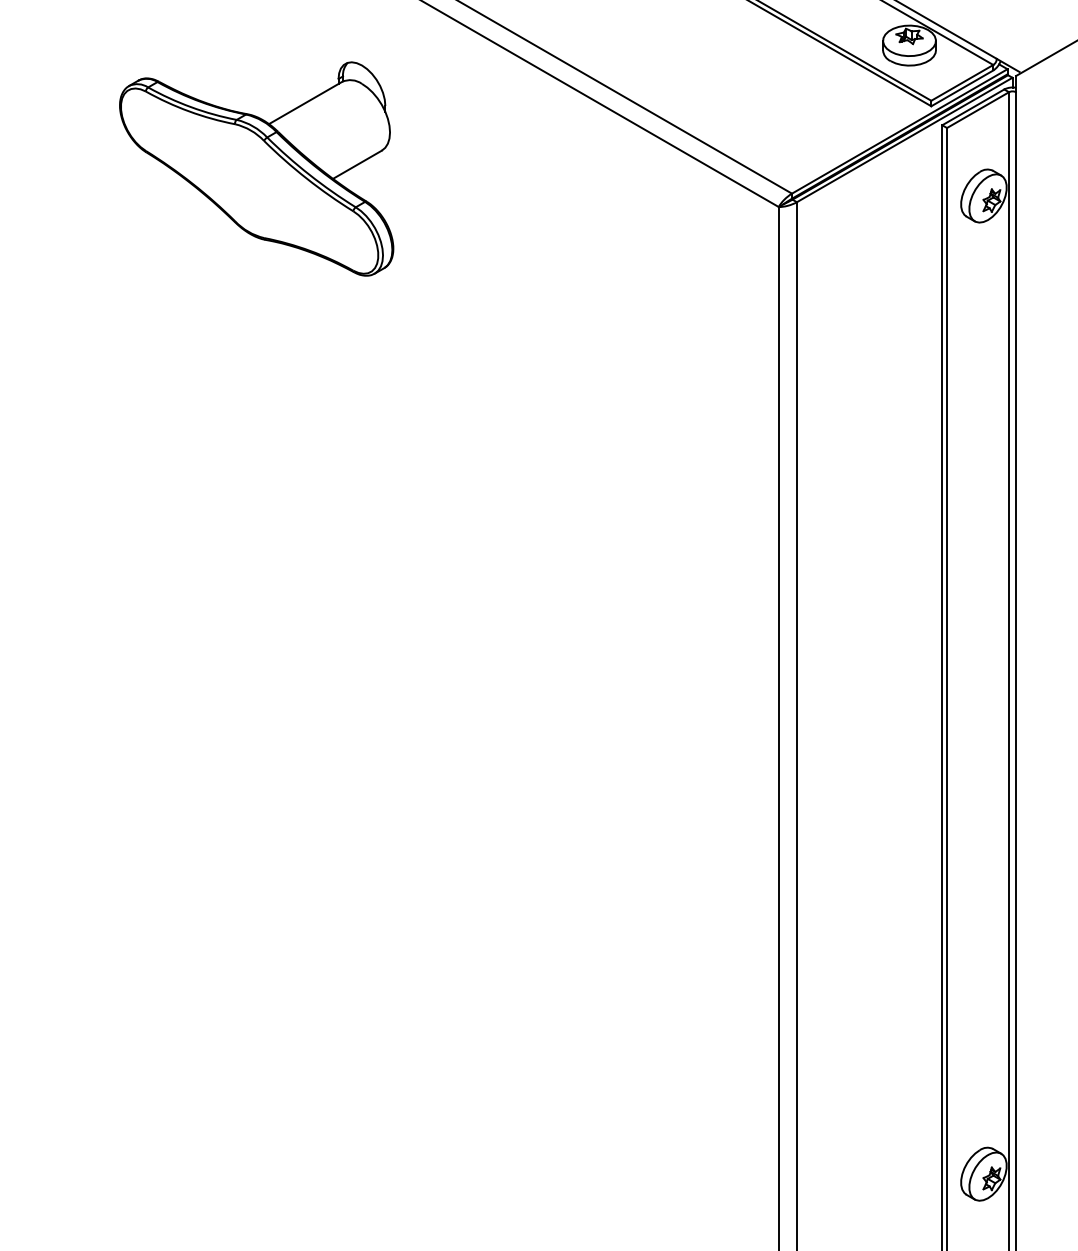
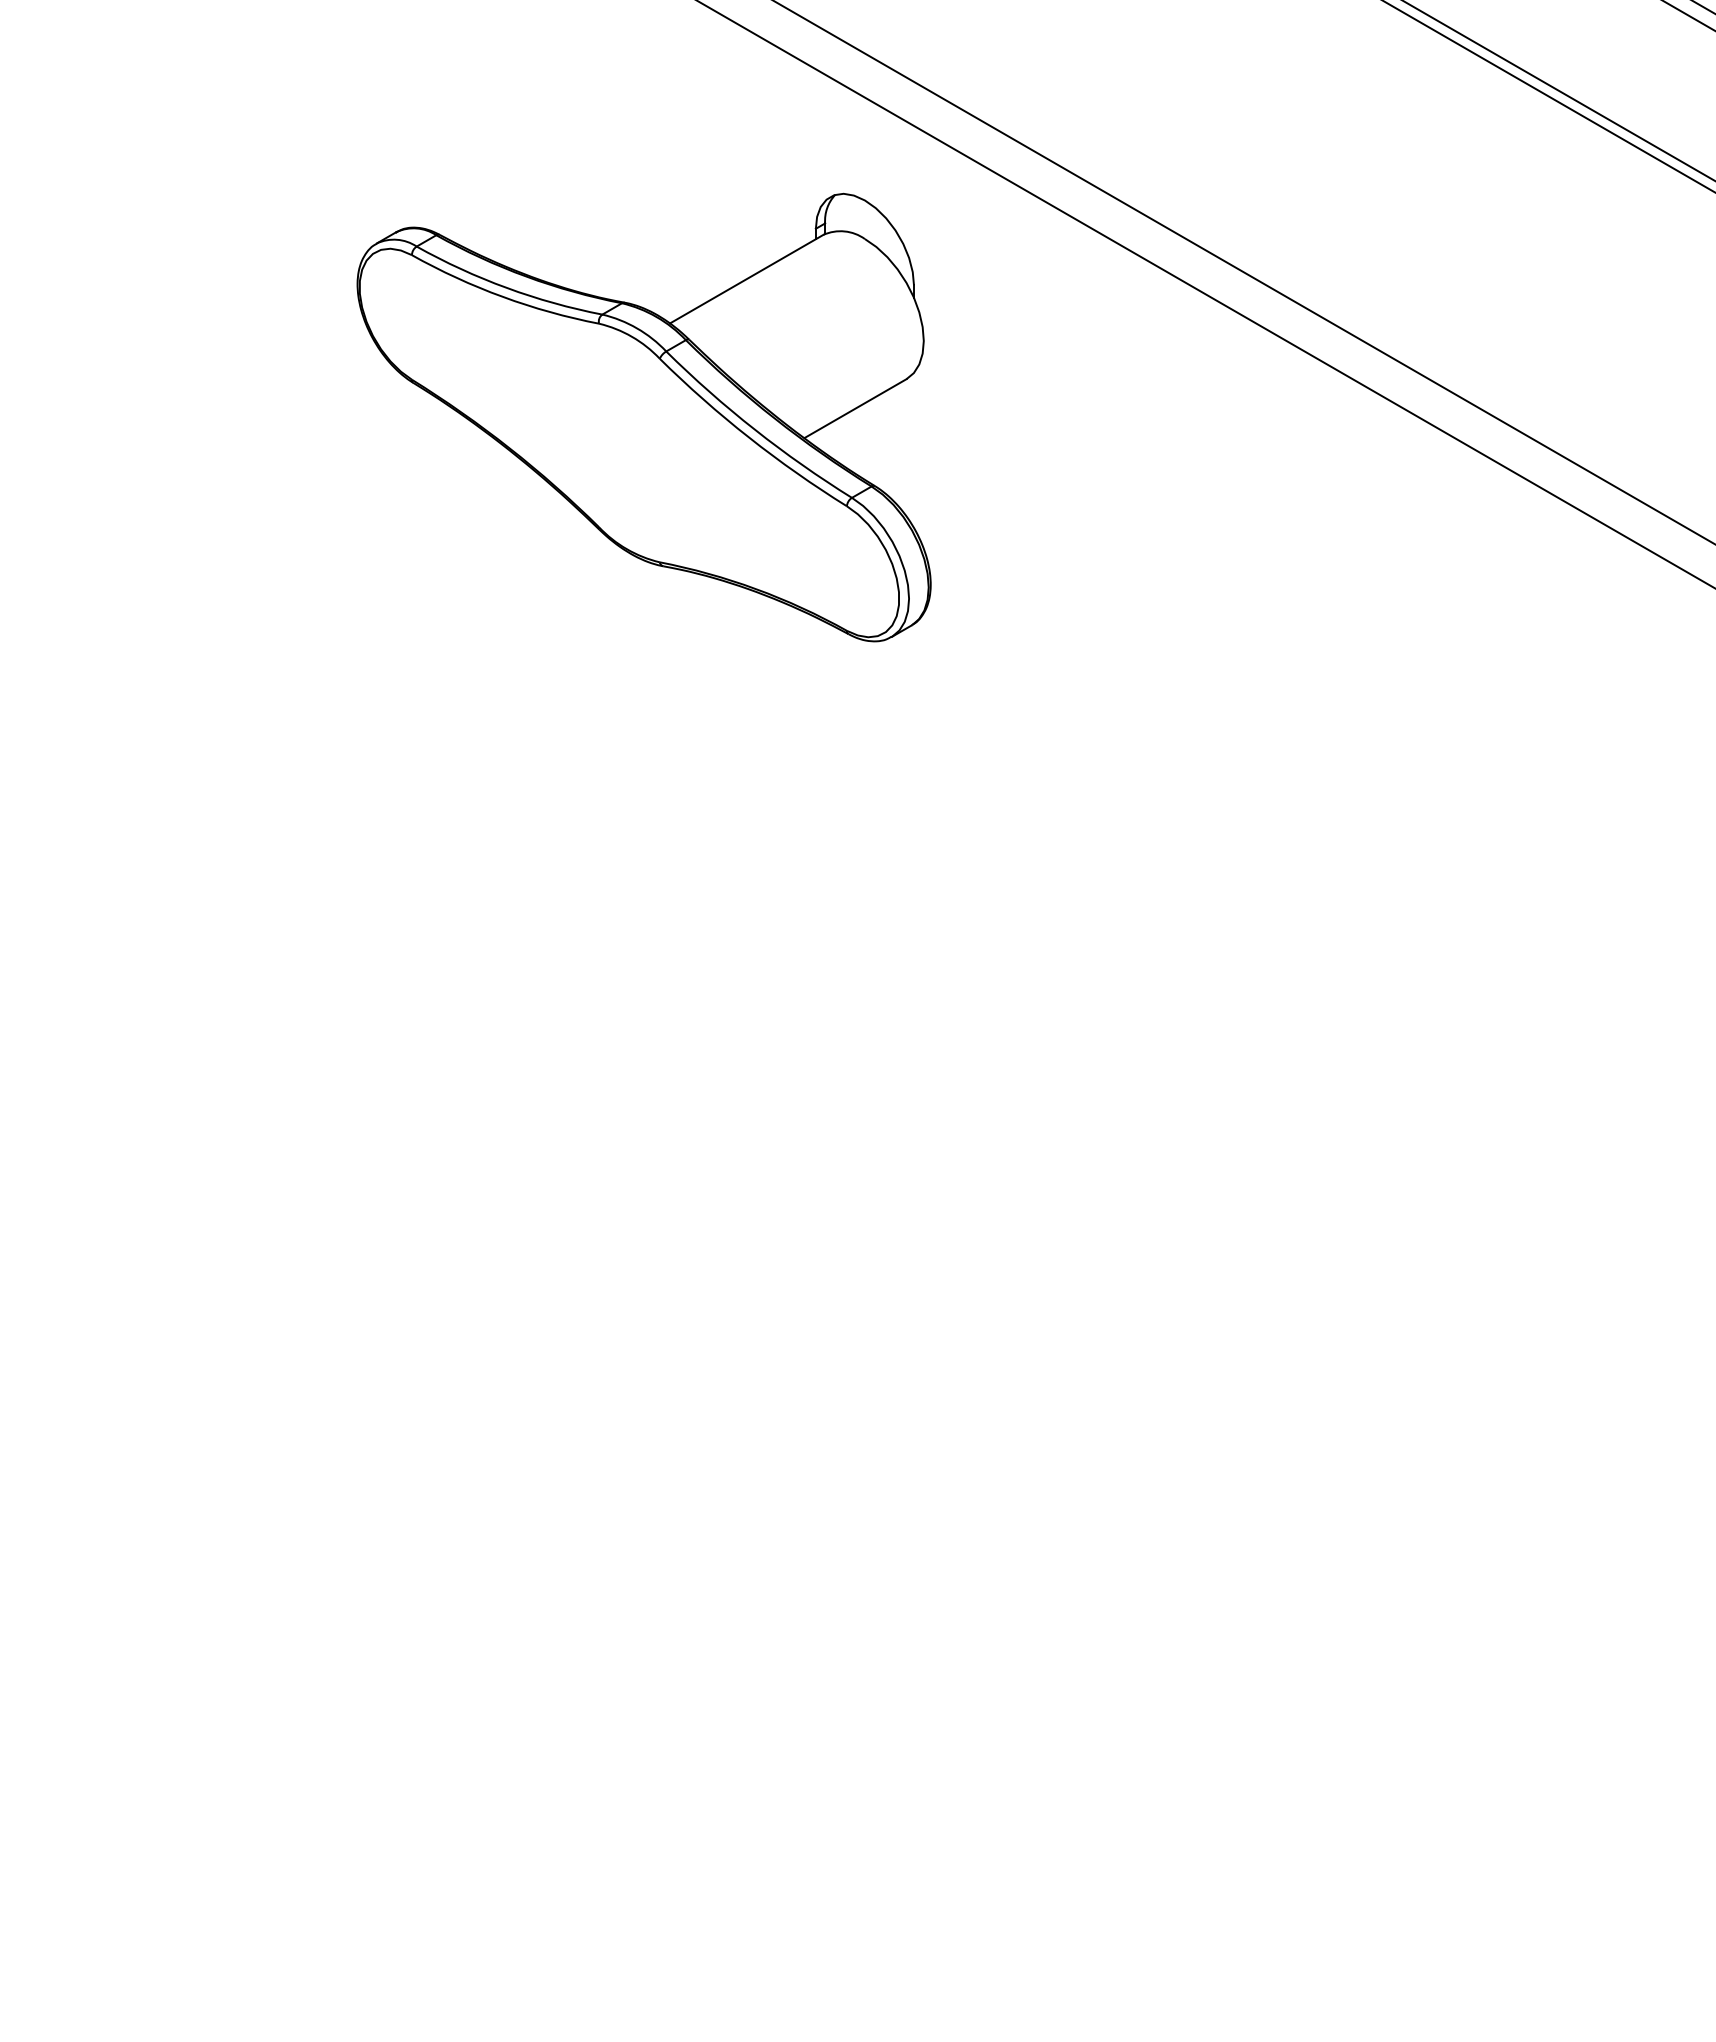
part: (256, 168) -> (643, 416), moved

